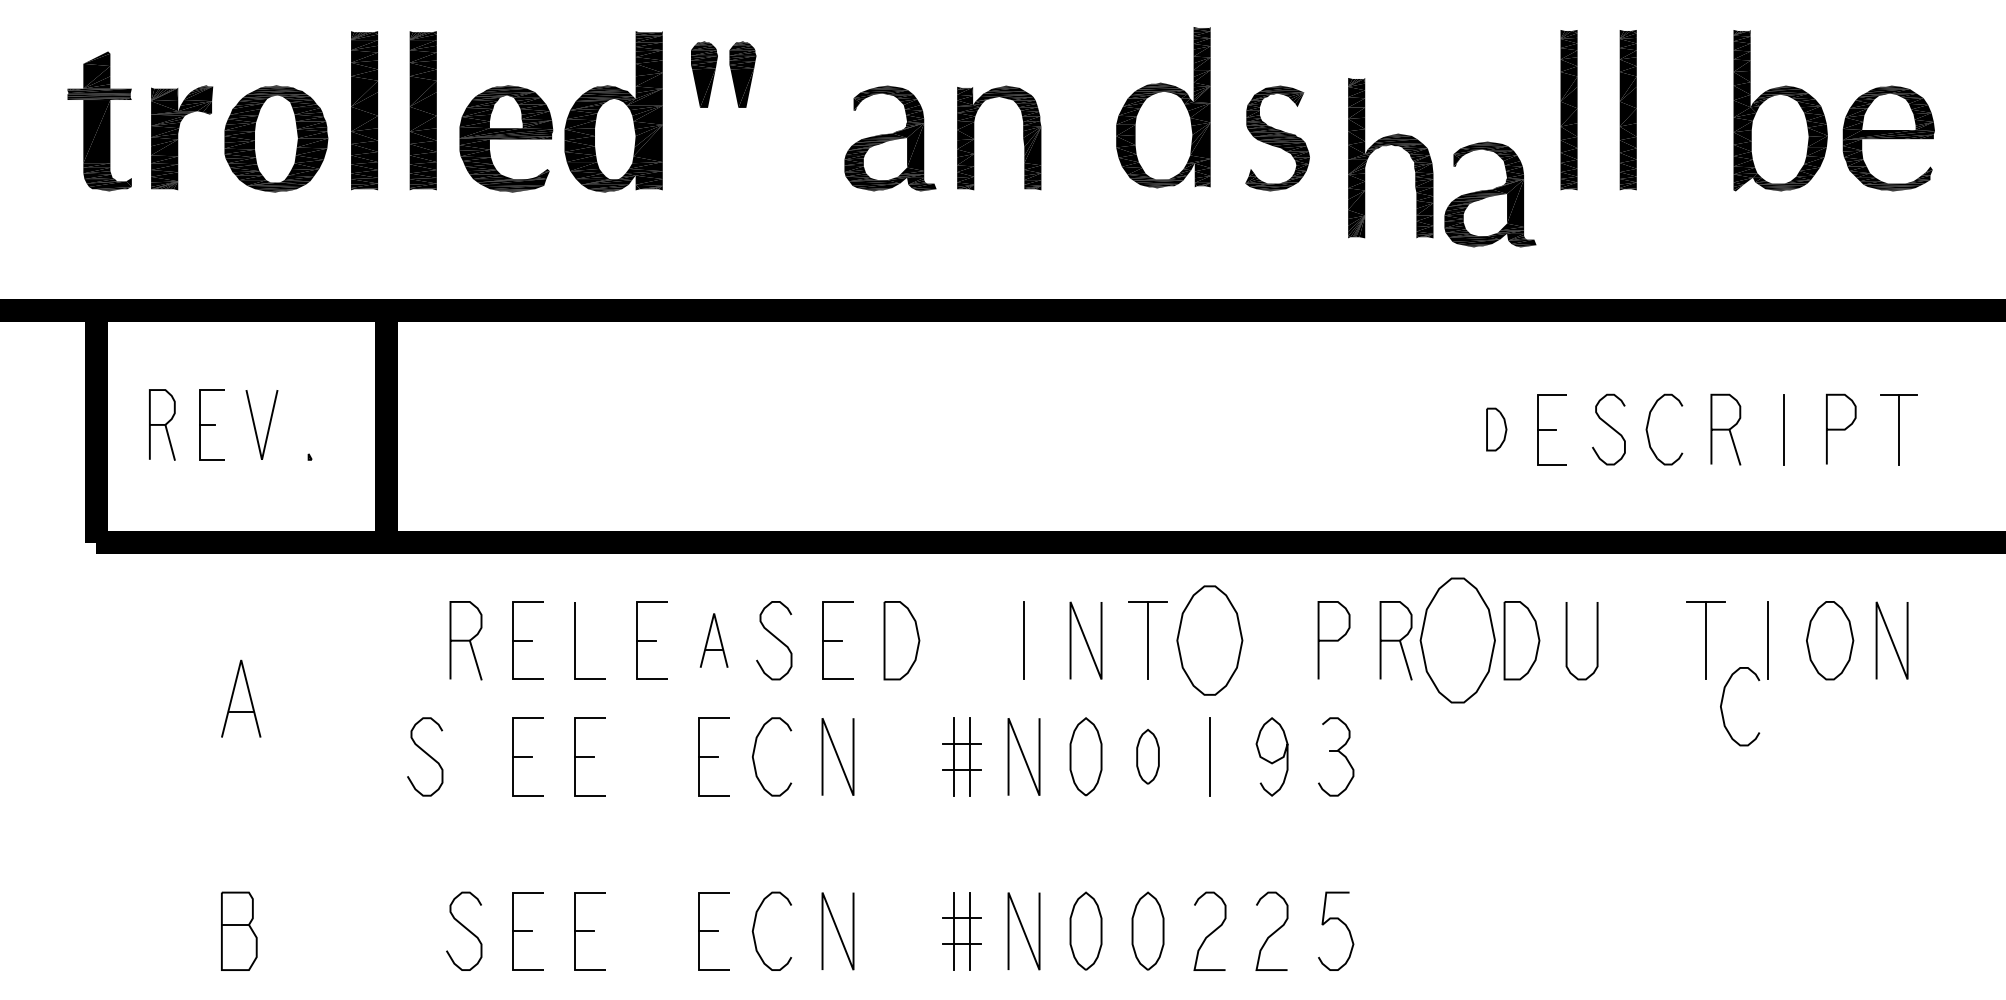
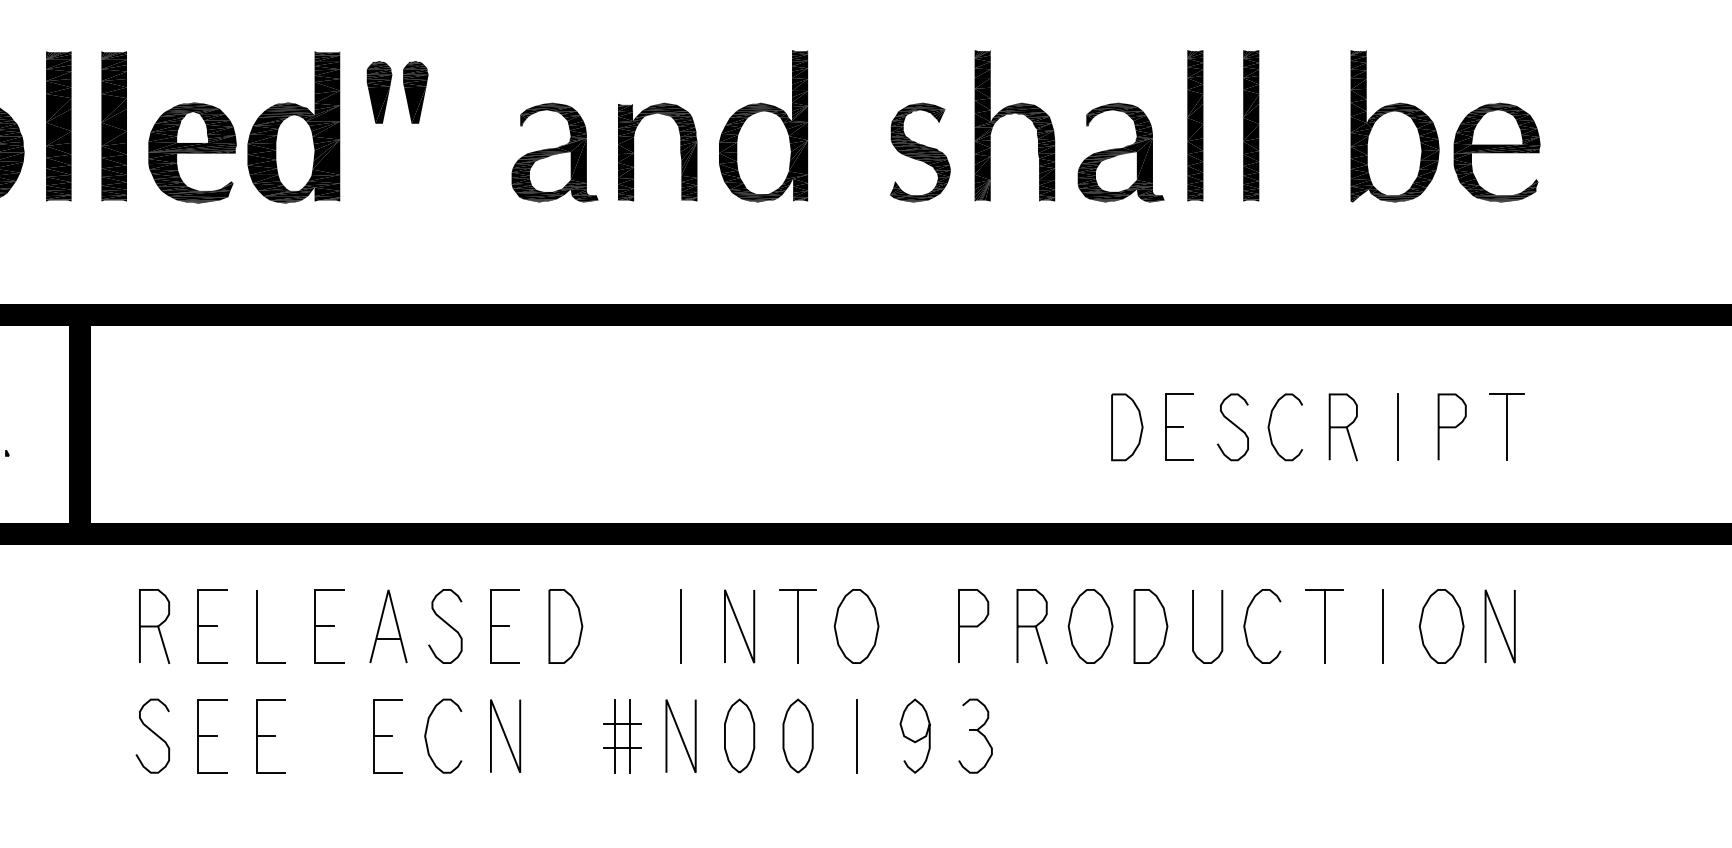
part: (1163, 107) -> (763, 126), moved
part: (1386, 146) -> (1010, 114), moved
part: (1490, 194) -> (1121, 152), moved
part: (1496, 429) -> (1126, 427), size x1.67
part: (714, 640) -> (389, 626), size x1.43
part: (1210, 640) -> (857, 626), size x0.71
part: (1458, 640) -> (1091, 626), size x0.62
curve: (1722, 704) -> (1245, 624), moved
curve: (426, 754) -> (154, 733), moved
part: (1147, 756) -> (797, 735), size x1.43

